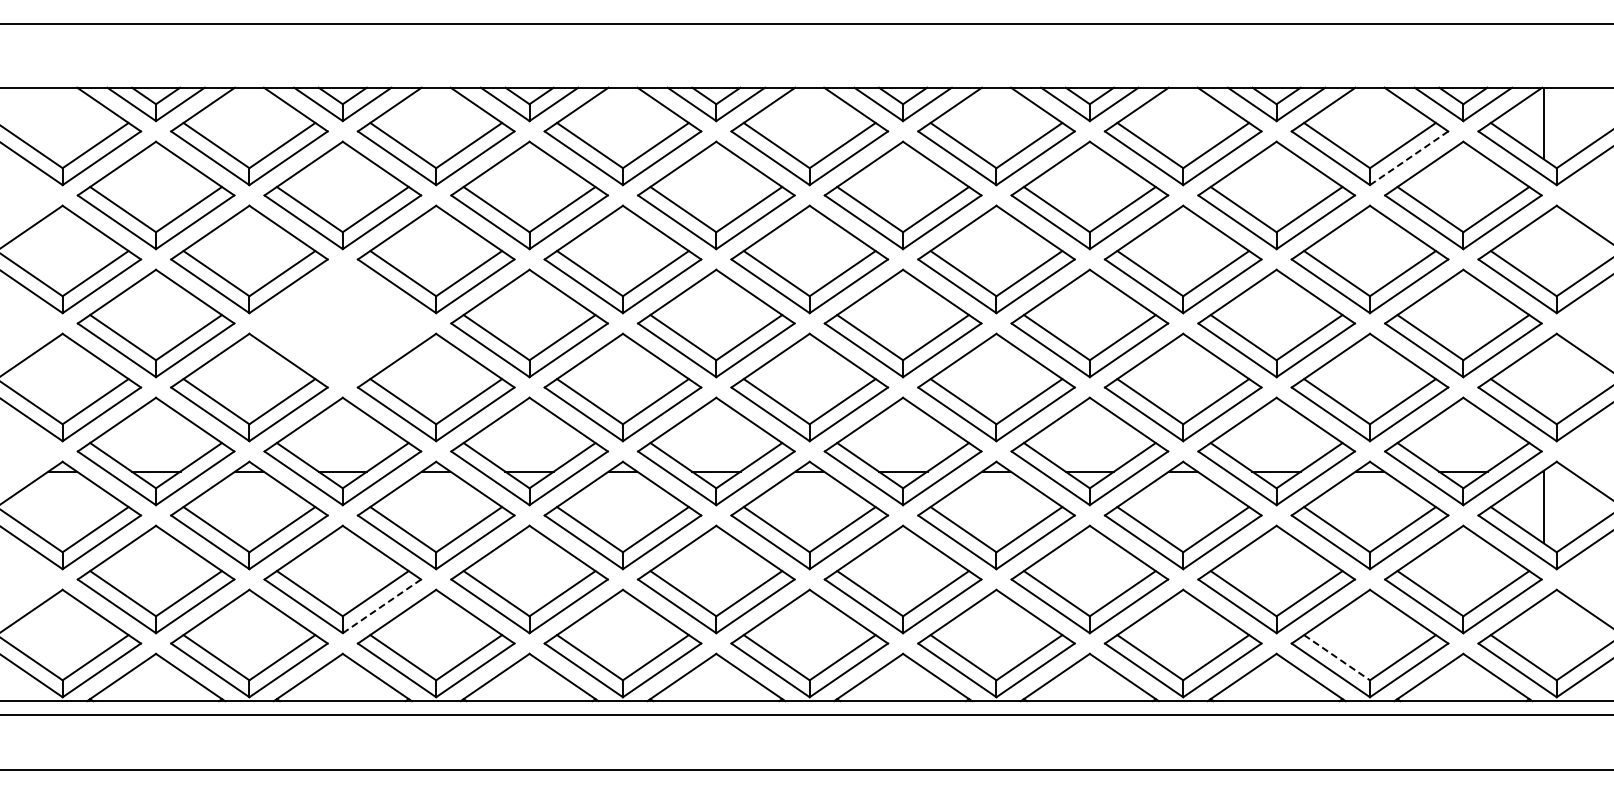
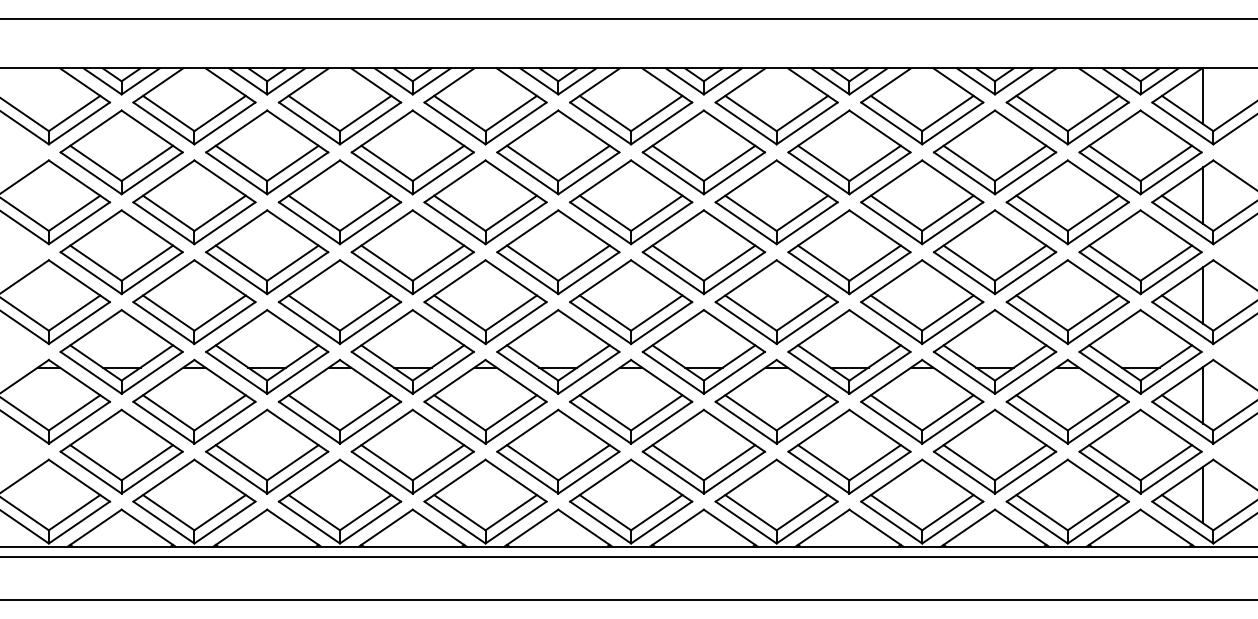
line: (1409, 157) -> (1098, 122), dashed -> solid
line: (1543, 250) -> (1203, 195), added
part: (342, 323) -> (266, 252), added
line: (1543, 378) -> (1203, 295), added
line: (382, 606) -> (298, 472), dashed -> solid
line: (1543, 634) -> (1203, 494), added
line: (1337, 657) -> (1042, 512), dashed -> solid

